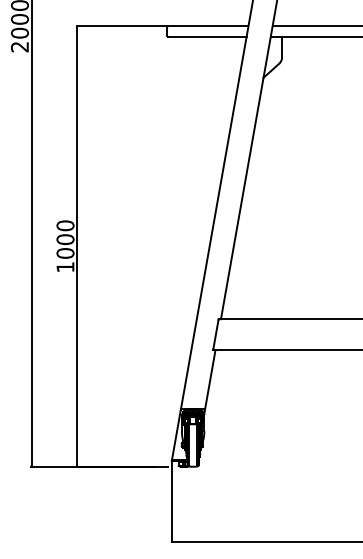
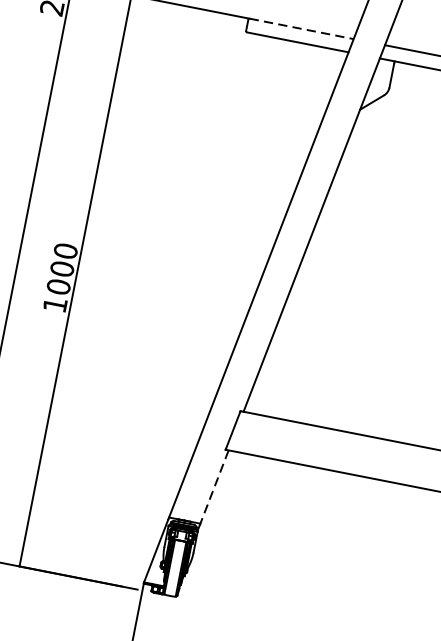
line: (208, 26) -> (301, 29), solid -> dashed
line: (210, 380) -> (214, 488), solid -> dashed

